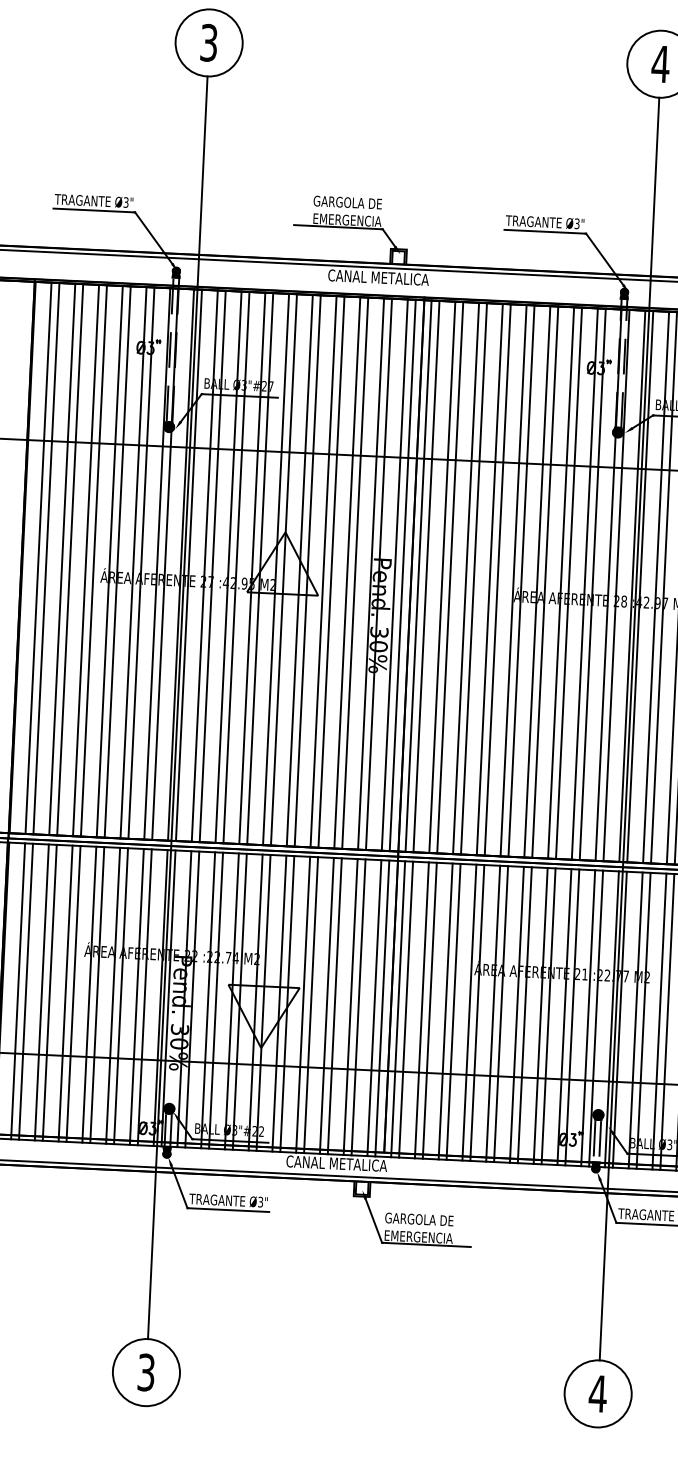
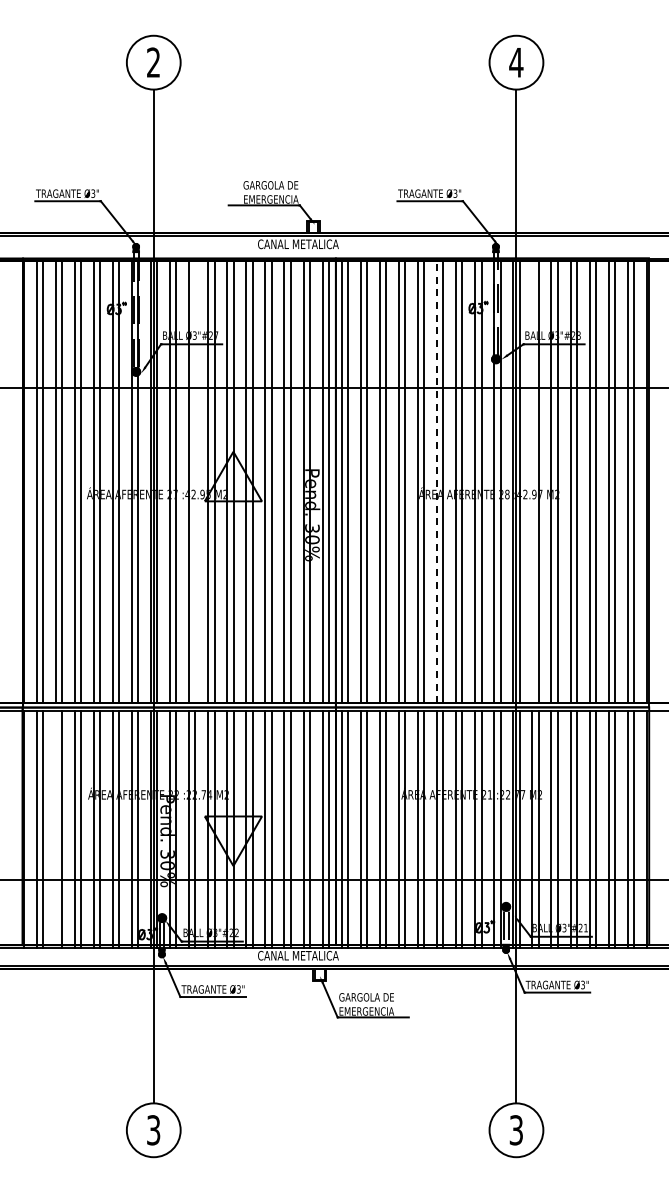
text: (208, 42) -> (153, 62), 3 -> 2
line: (236, 567) -> (195, 481), removed
line: (537, 581) -> (437, 481), solid -> dashed
line: (656, 586) -> (532, 481), removed
line: (41, 992) -> (55, 829), removed
text: (598, 1394) -> (516, 1130), 4 -> 3

